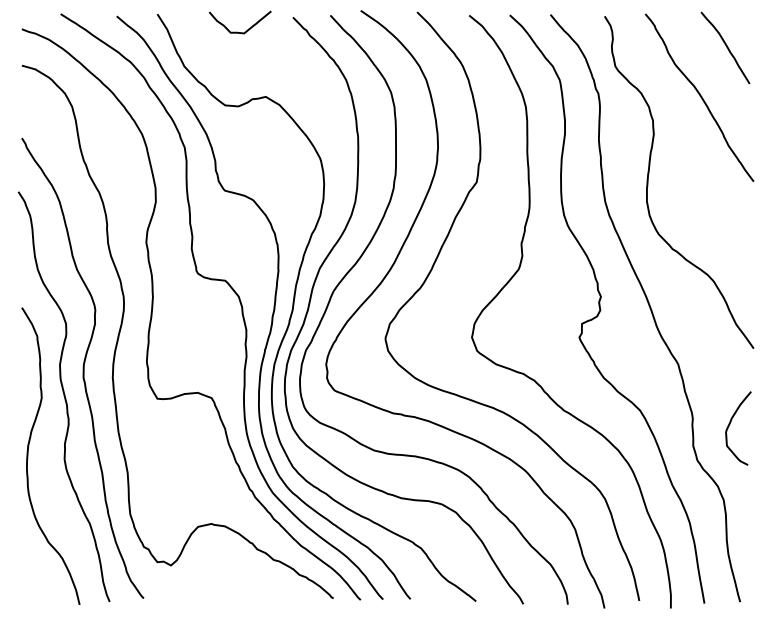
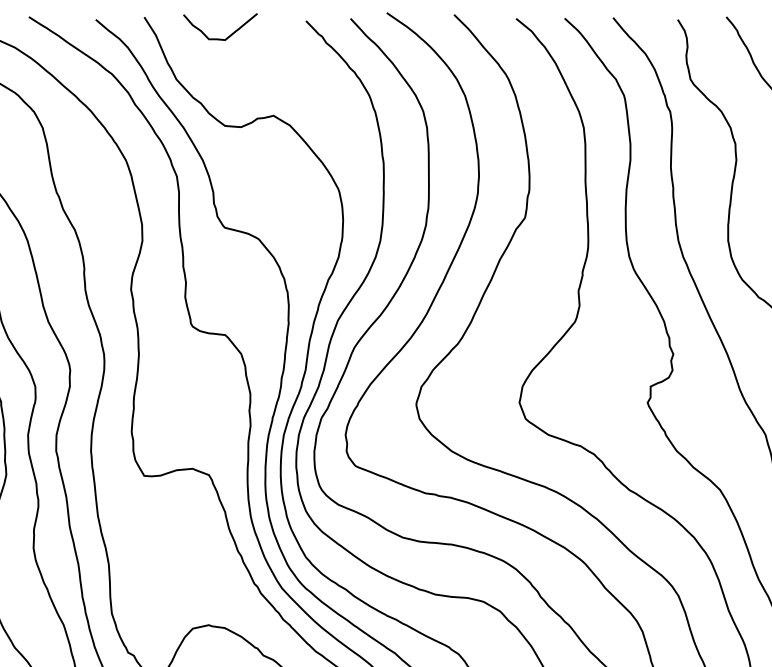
curve: (237, 31) -> (217, 37), moved

